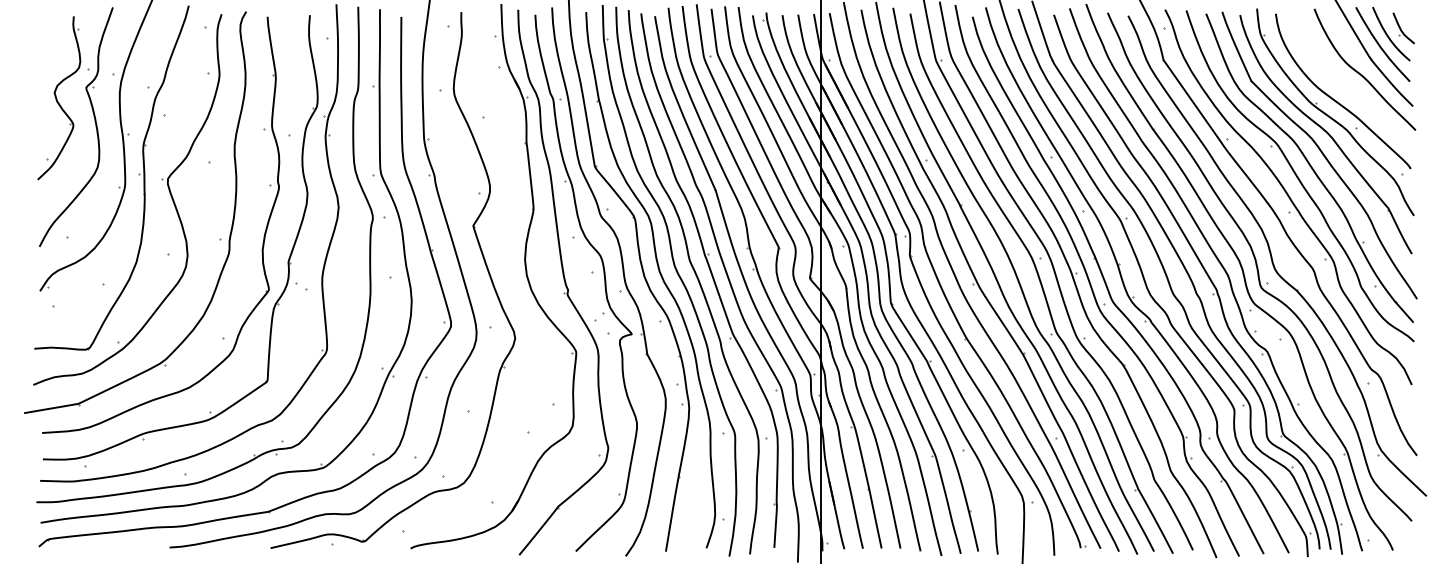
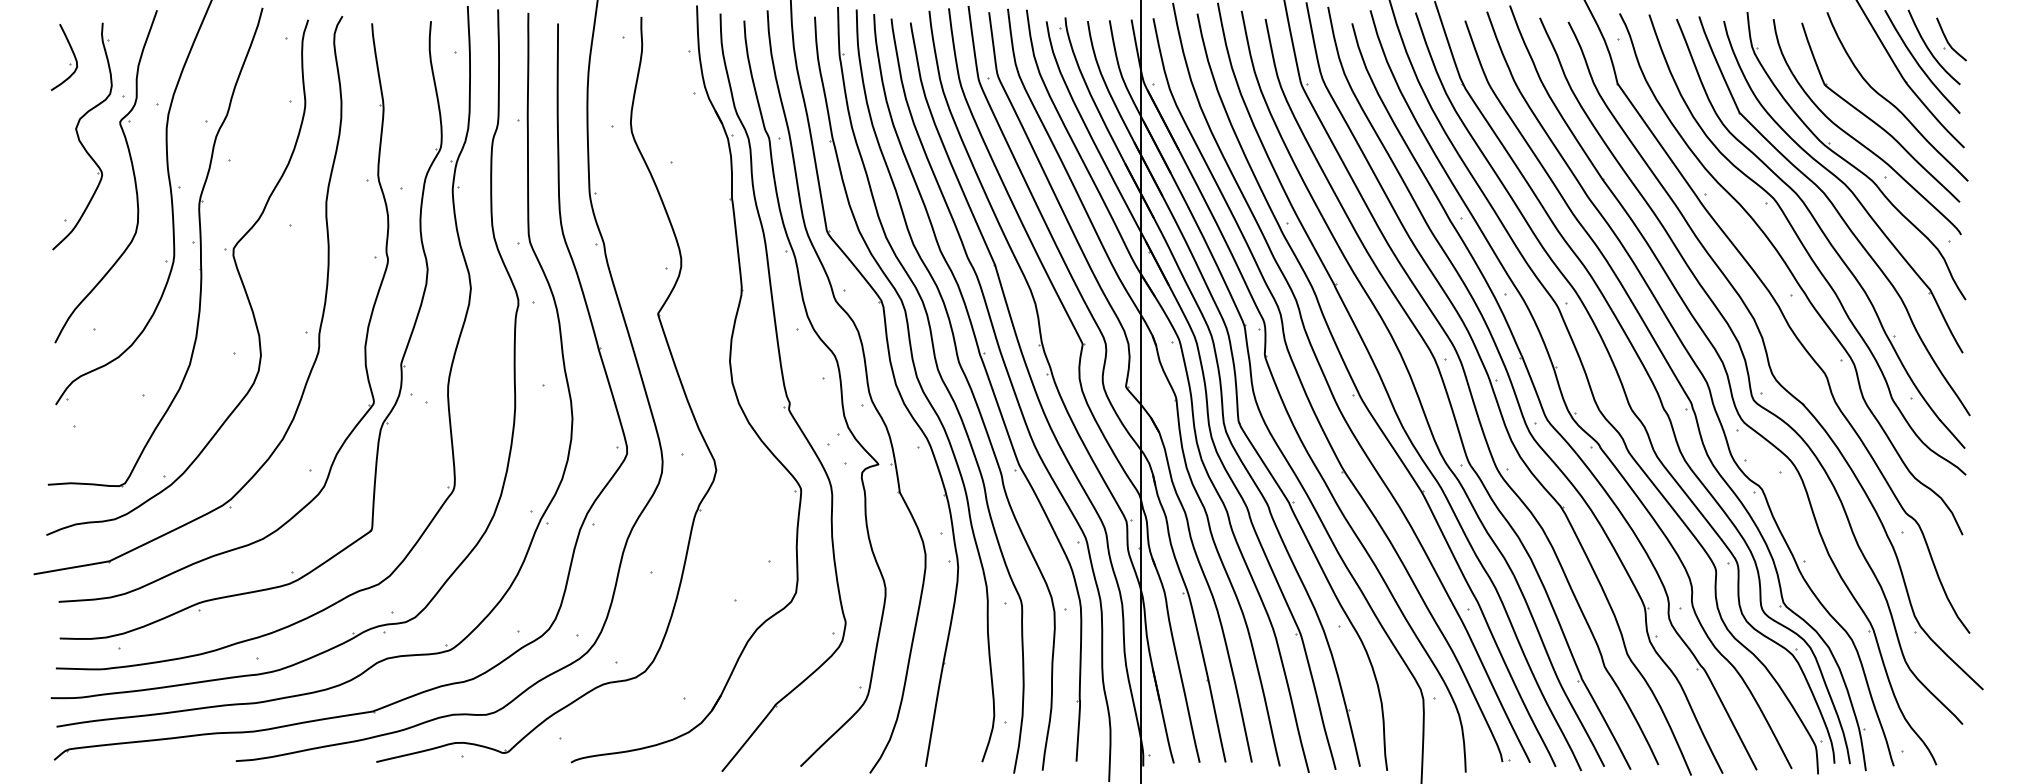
part: (50, 45) -> (70, 63), added
part: (1346, 85) -> (1872, 119), added

